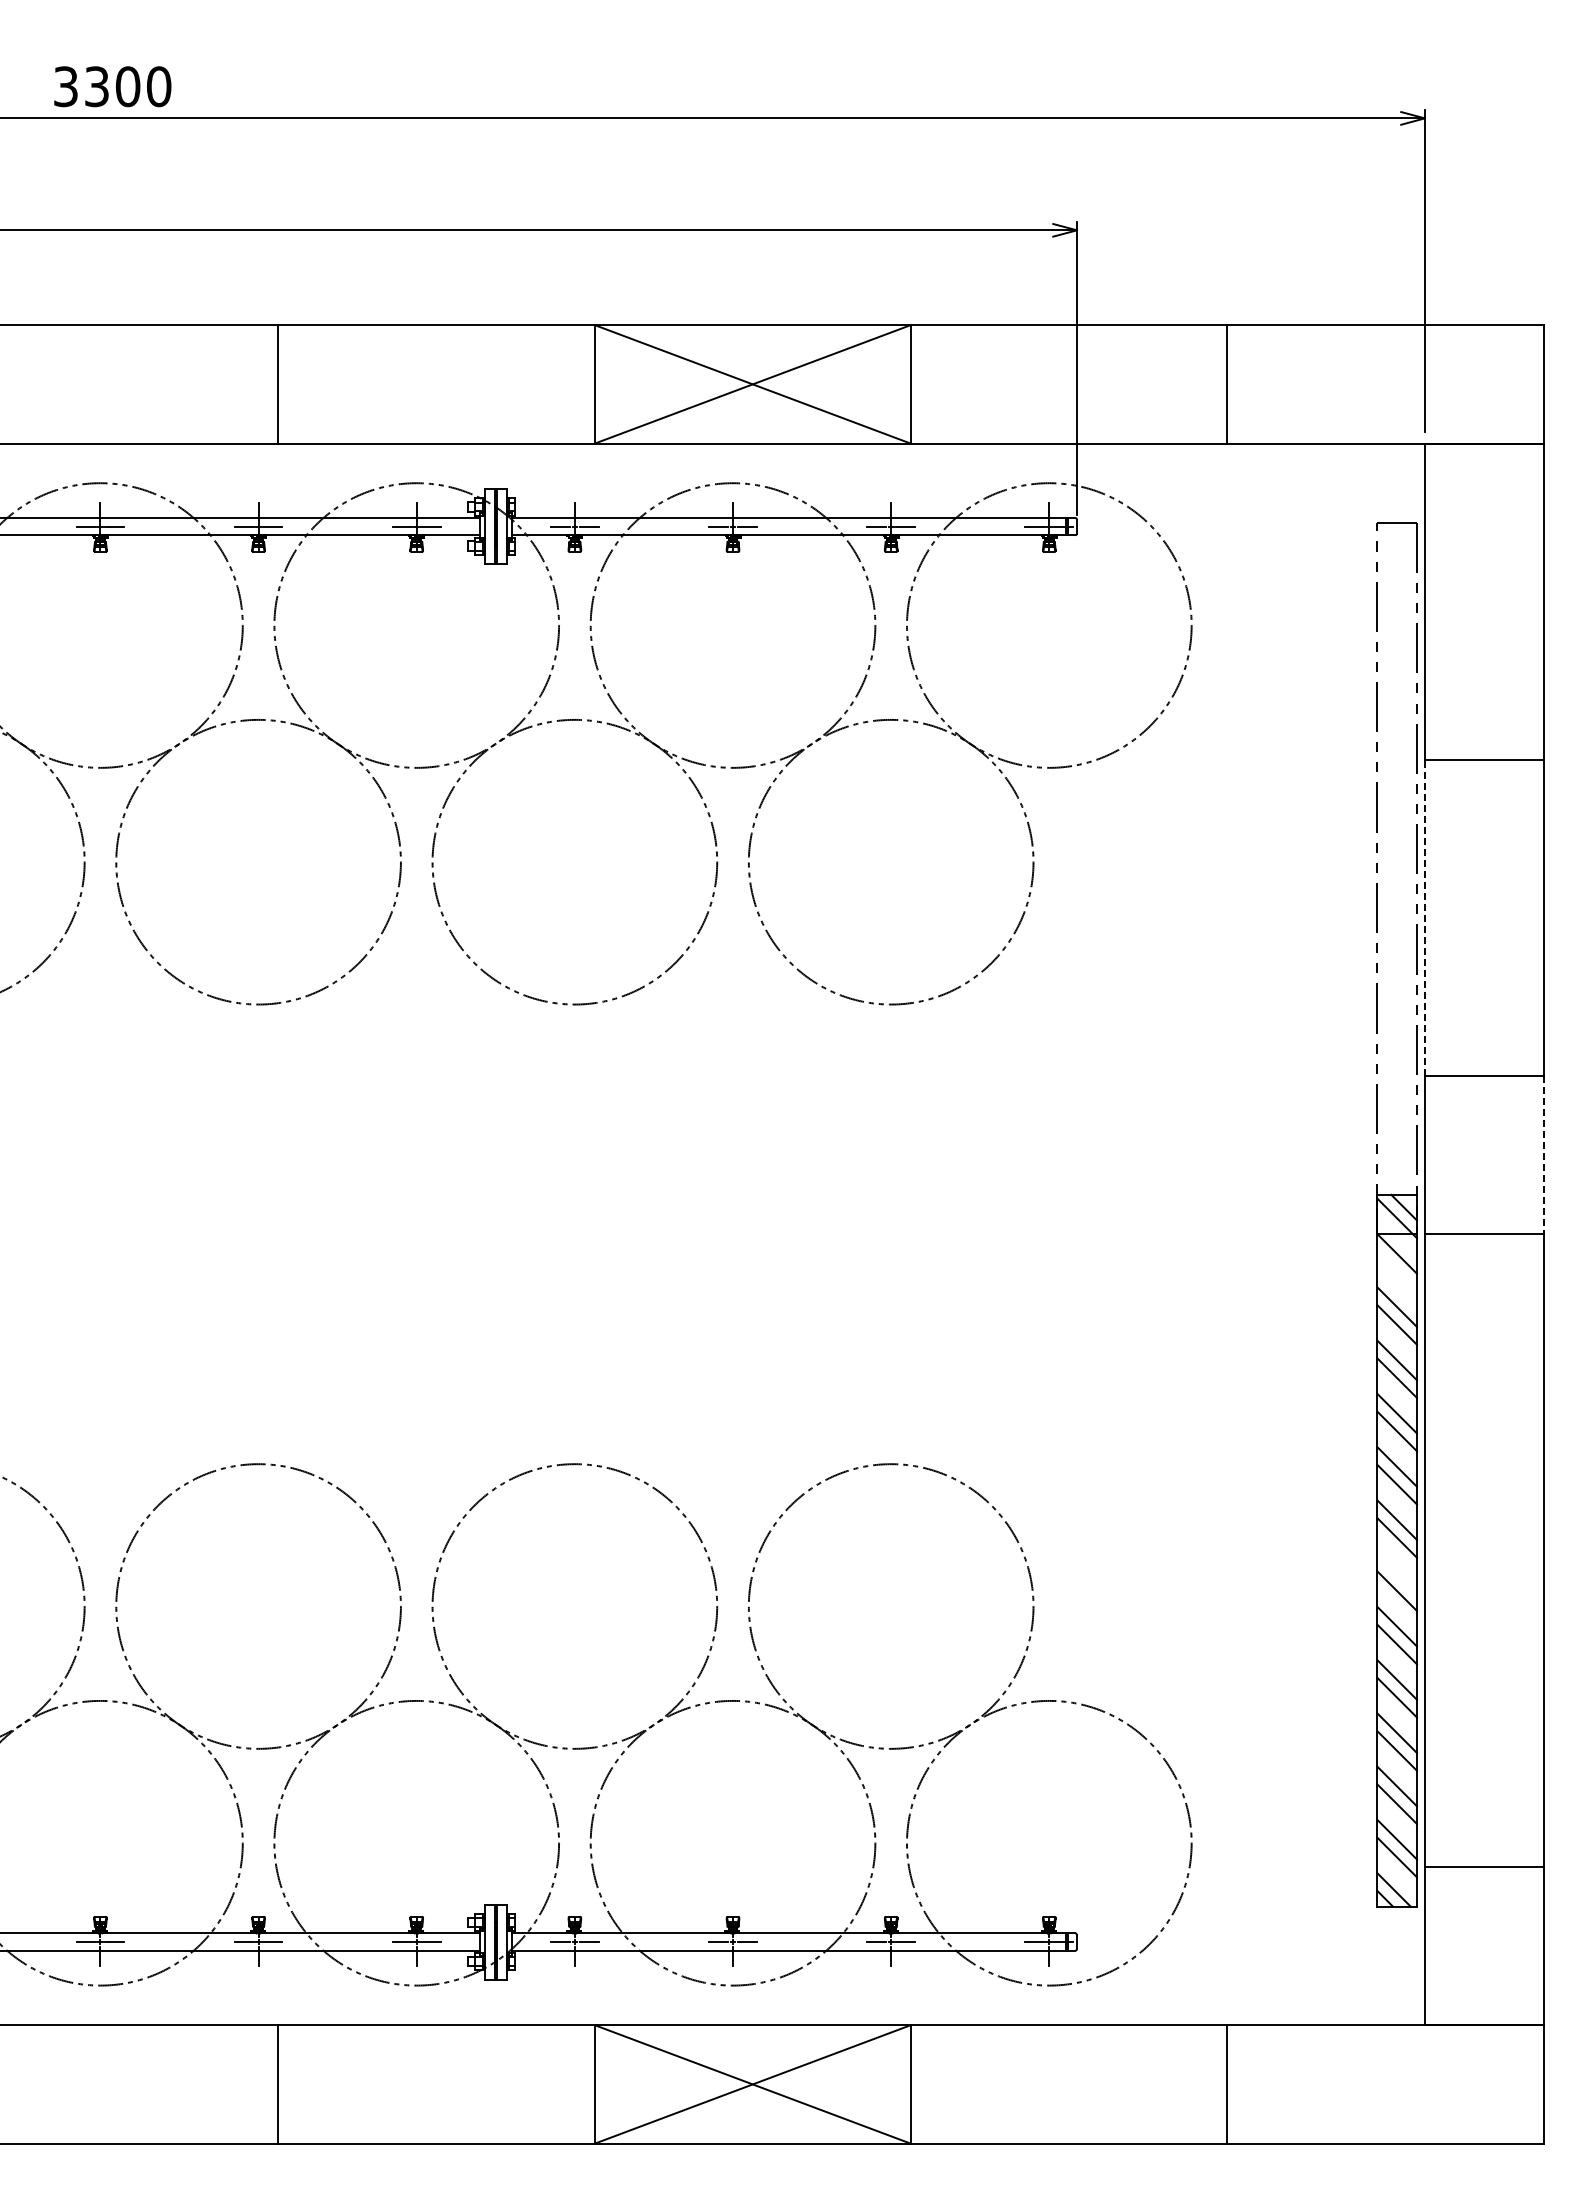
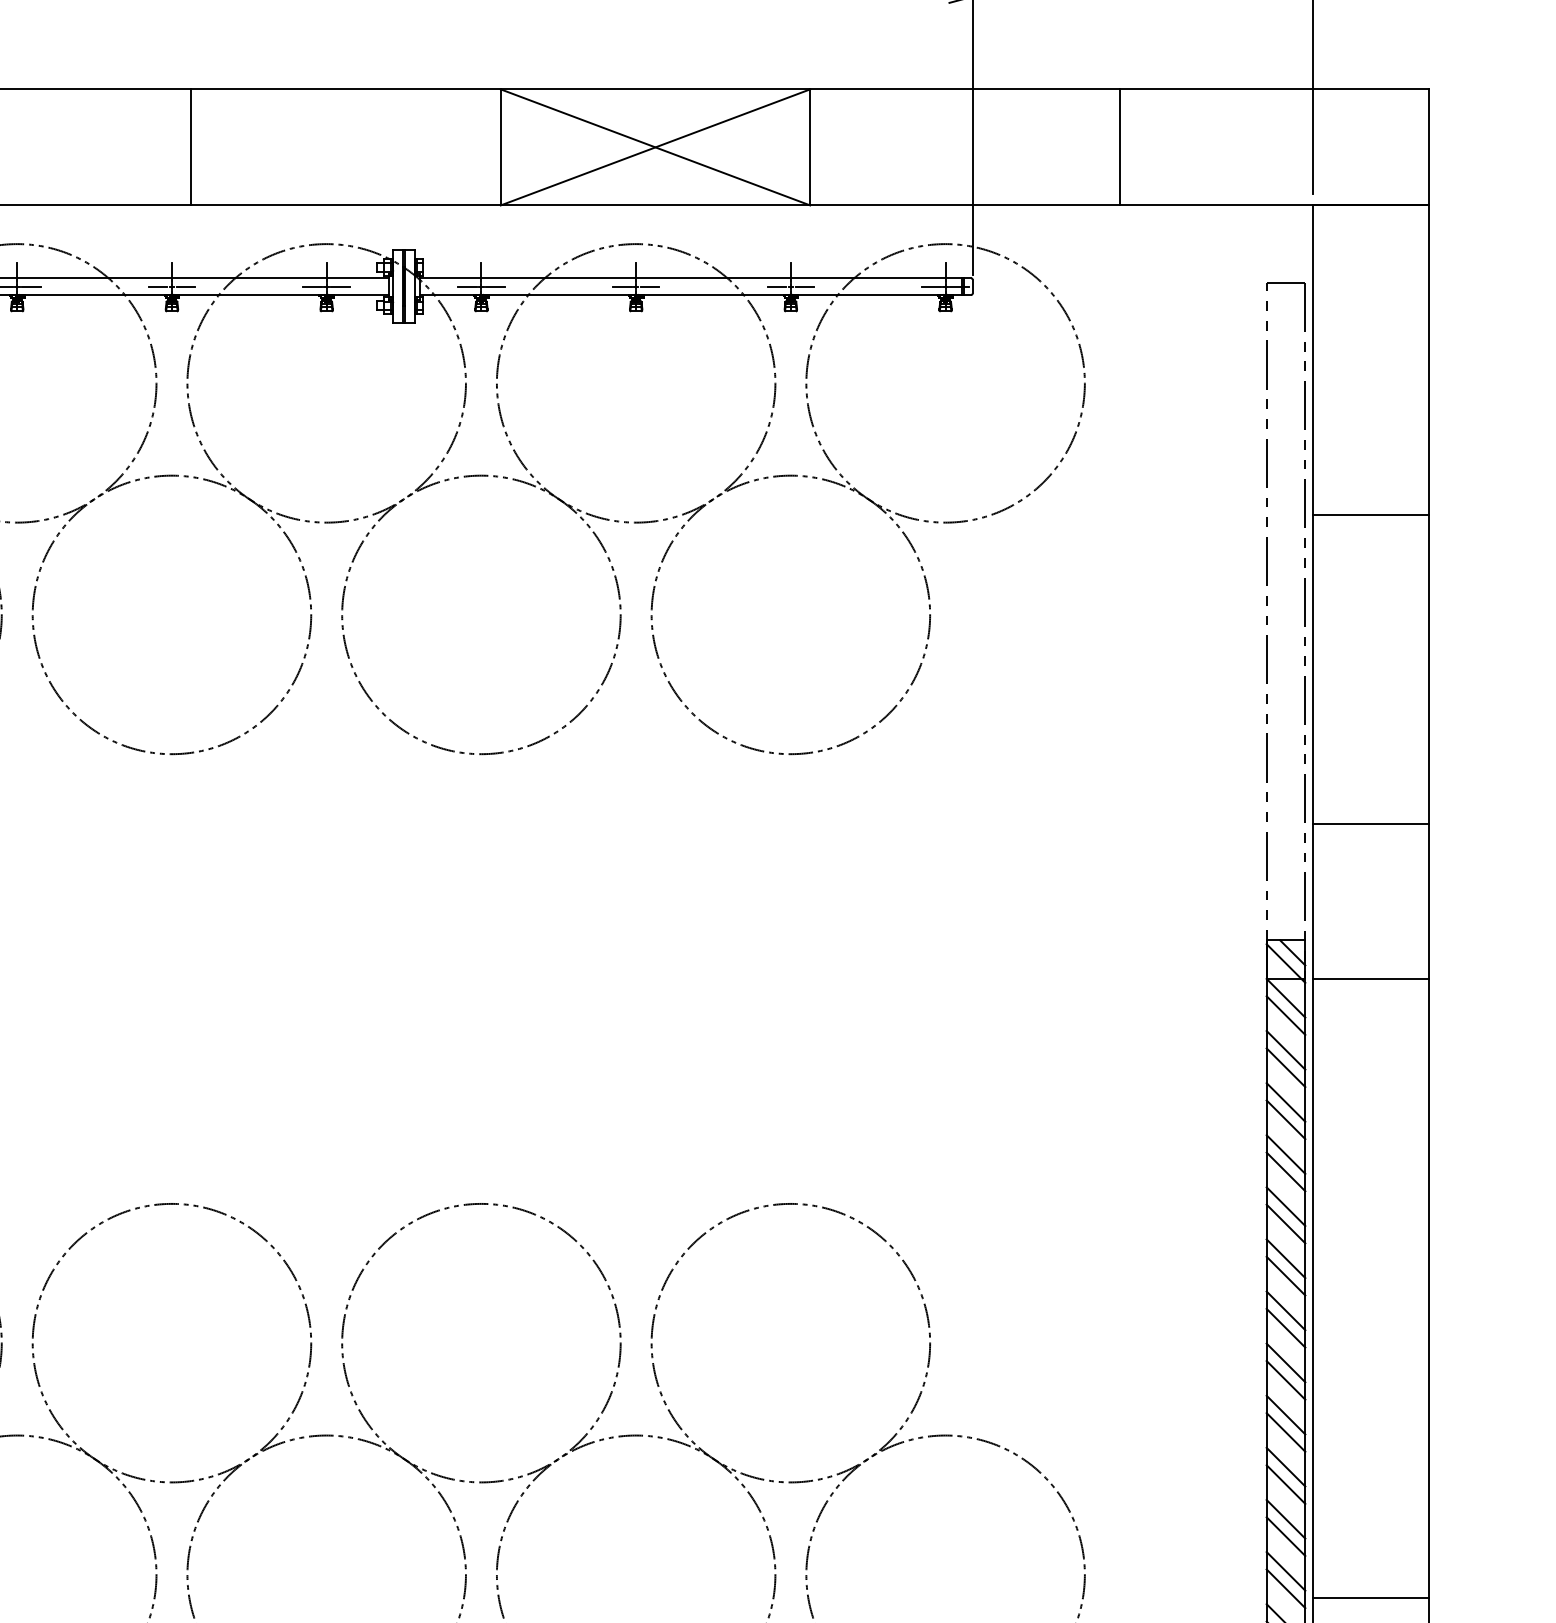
line: (1424, 917) -> (1312, 669), dashed -> solid
line: (1543, 1155) -> (1429, 901), dashed -> solid
line: (1397, 1271) -> (1286, 1015), added
line: (1397, 1573) -> (1286, 1310), added

